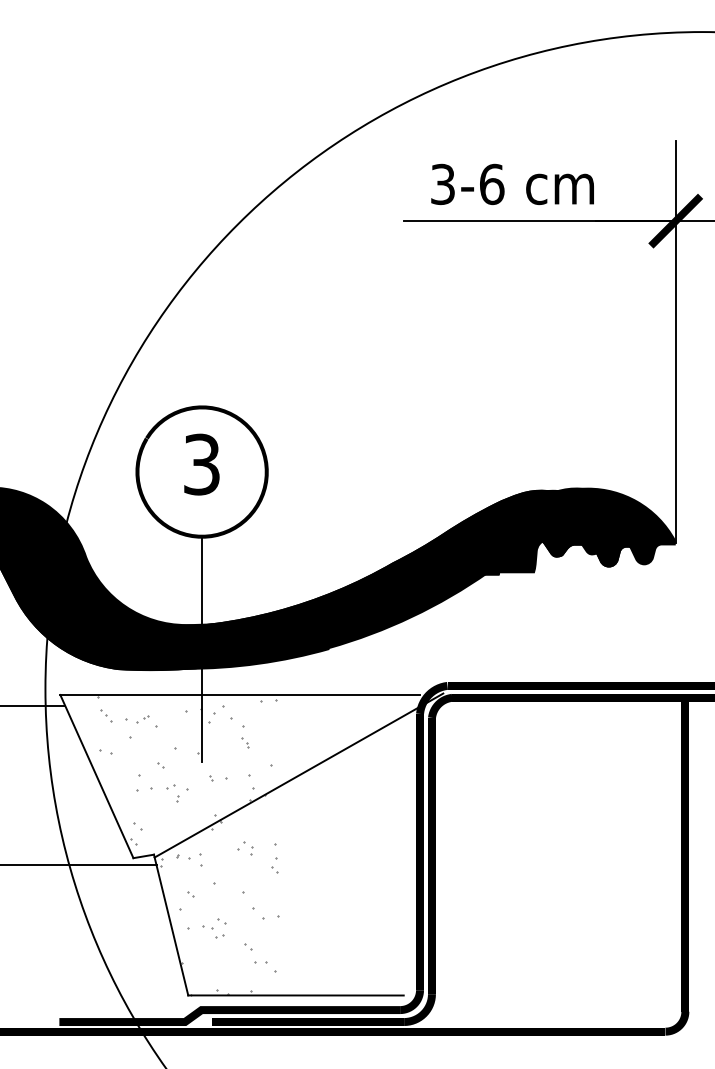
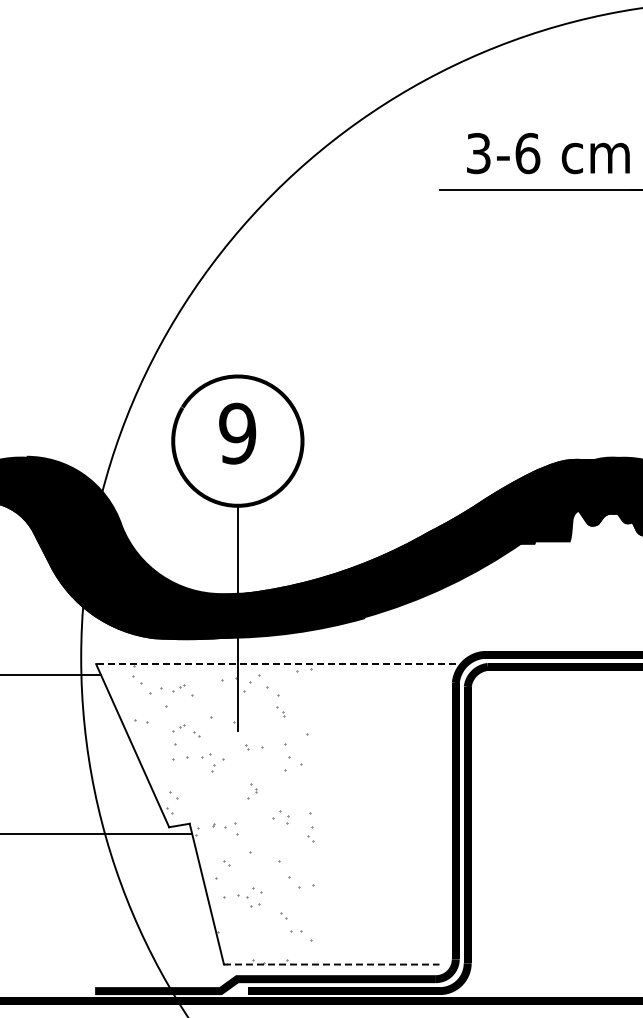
text: (201, 464) -> (237, 433), 3 -> 9
line: (239, 695) -> (275, 664), solid -> dashed
part: (106, 715) -> (142, 684), size x1.6
part: (142, 759) -> (178, 728), added
line: (298, 775) -> (334, 744), removed
line: (296, 995) -> (332, 964), solid -> dashed

